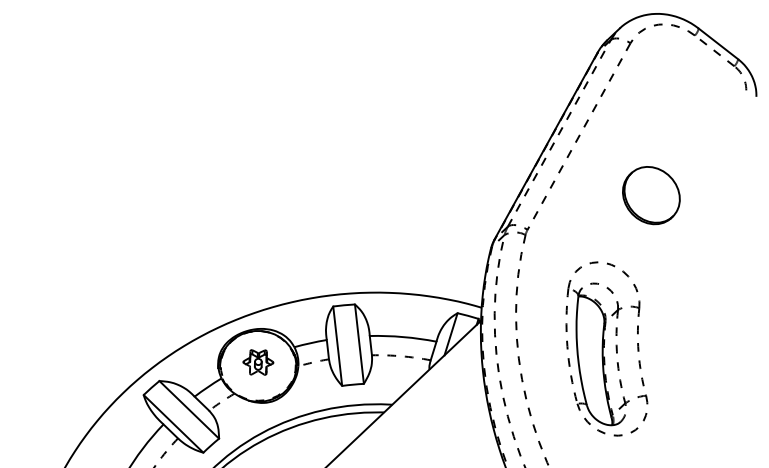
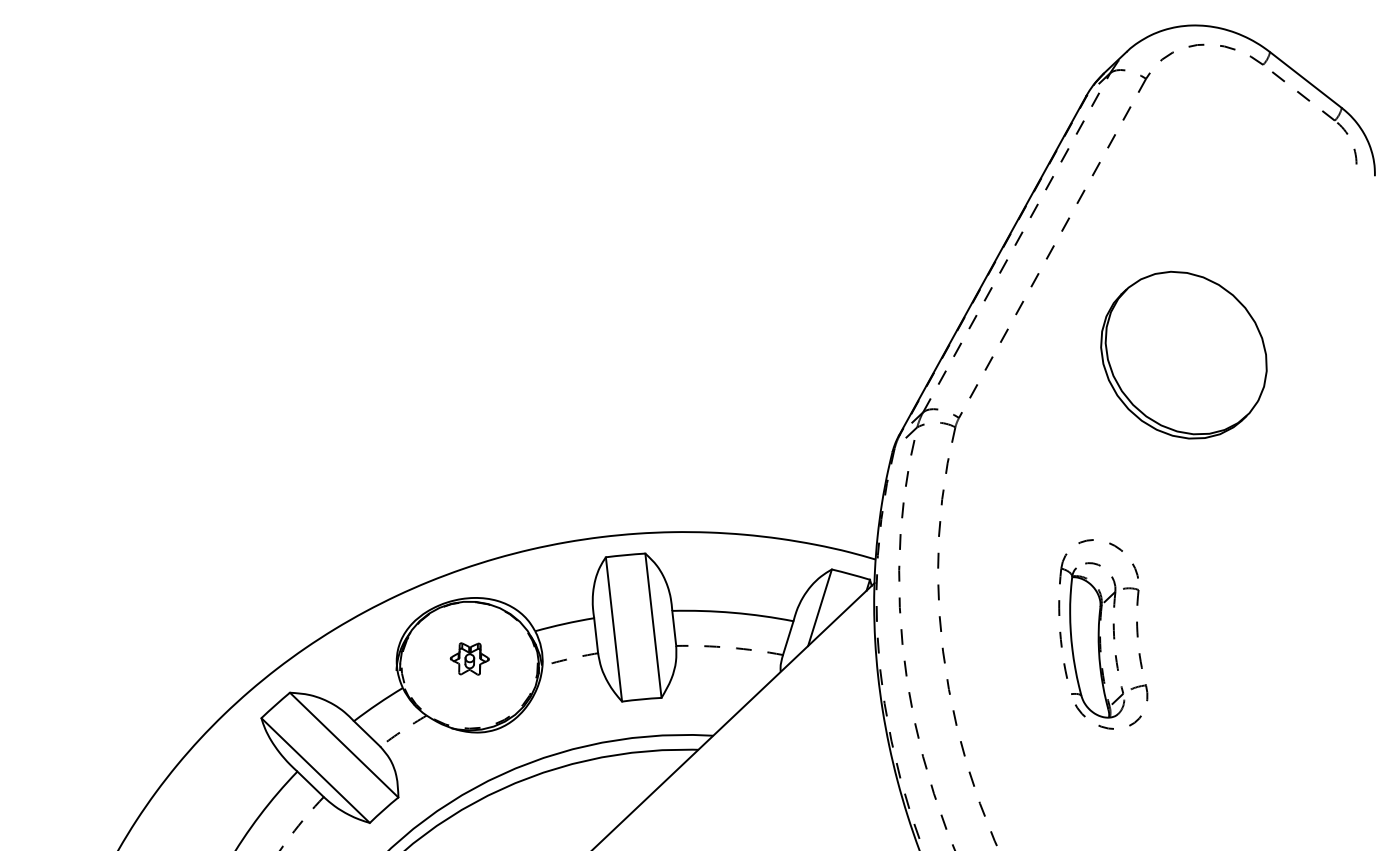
part: (651, 195) -> (1184, 355), size x1.6
part: (606, 348) -> (1102, 633), size x0.6
part: (258, 362) -> (470, 659), size x0.7

